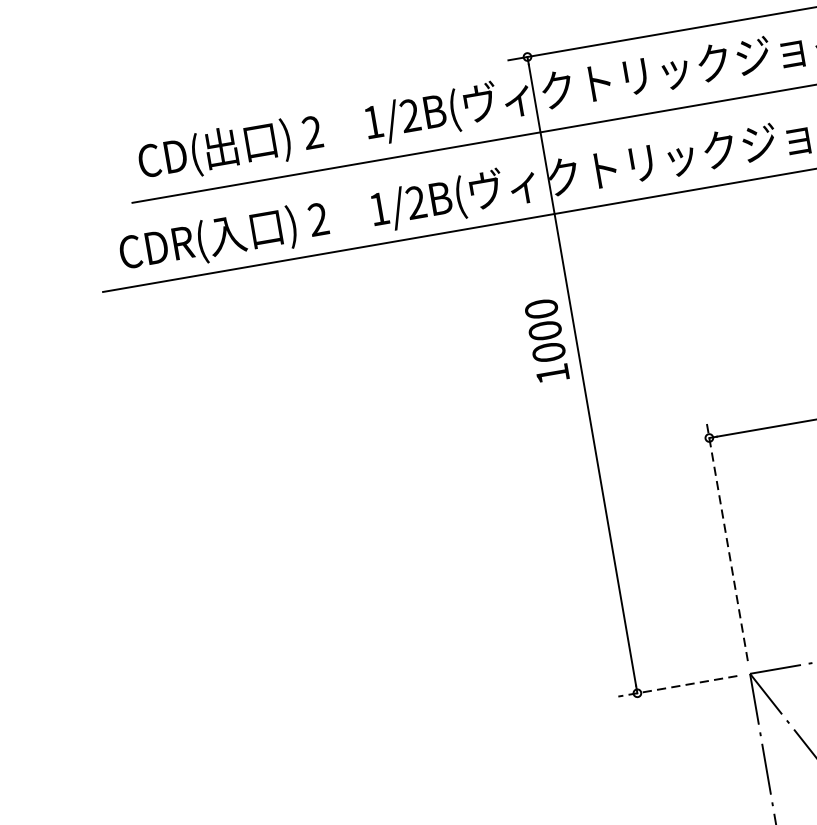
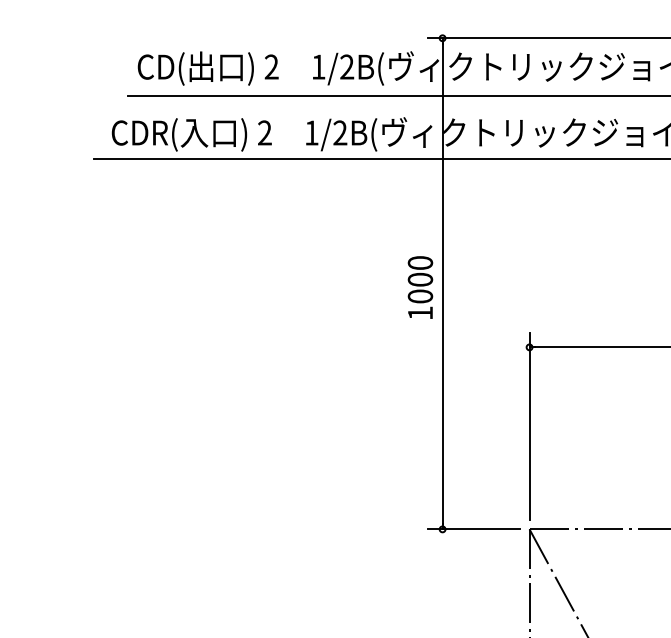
text: (547, 340) -> (420, 287), moved
line: (726, 539) -> (529, 425), dashed -> solid
line: (677, 686) -> (473, 529), dashed -> solid

